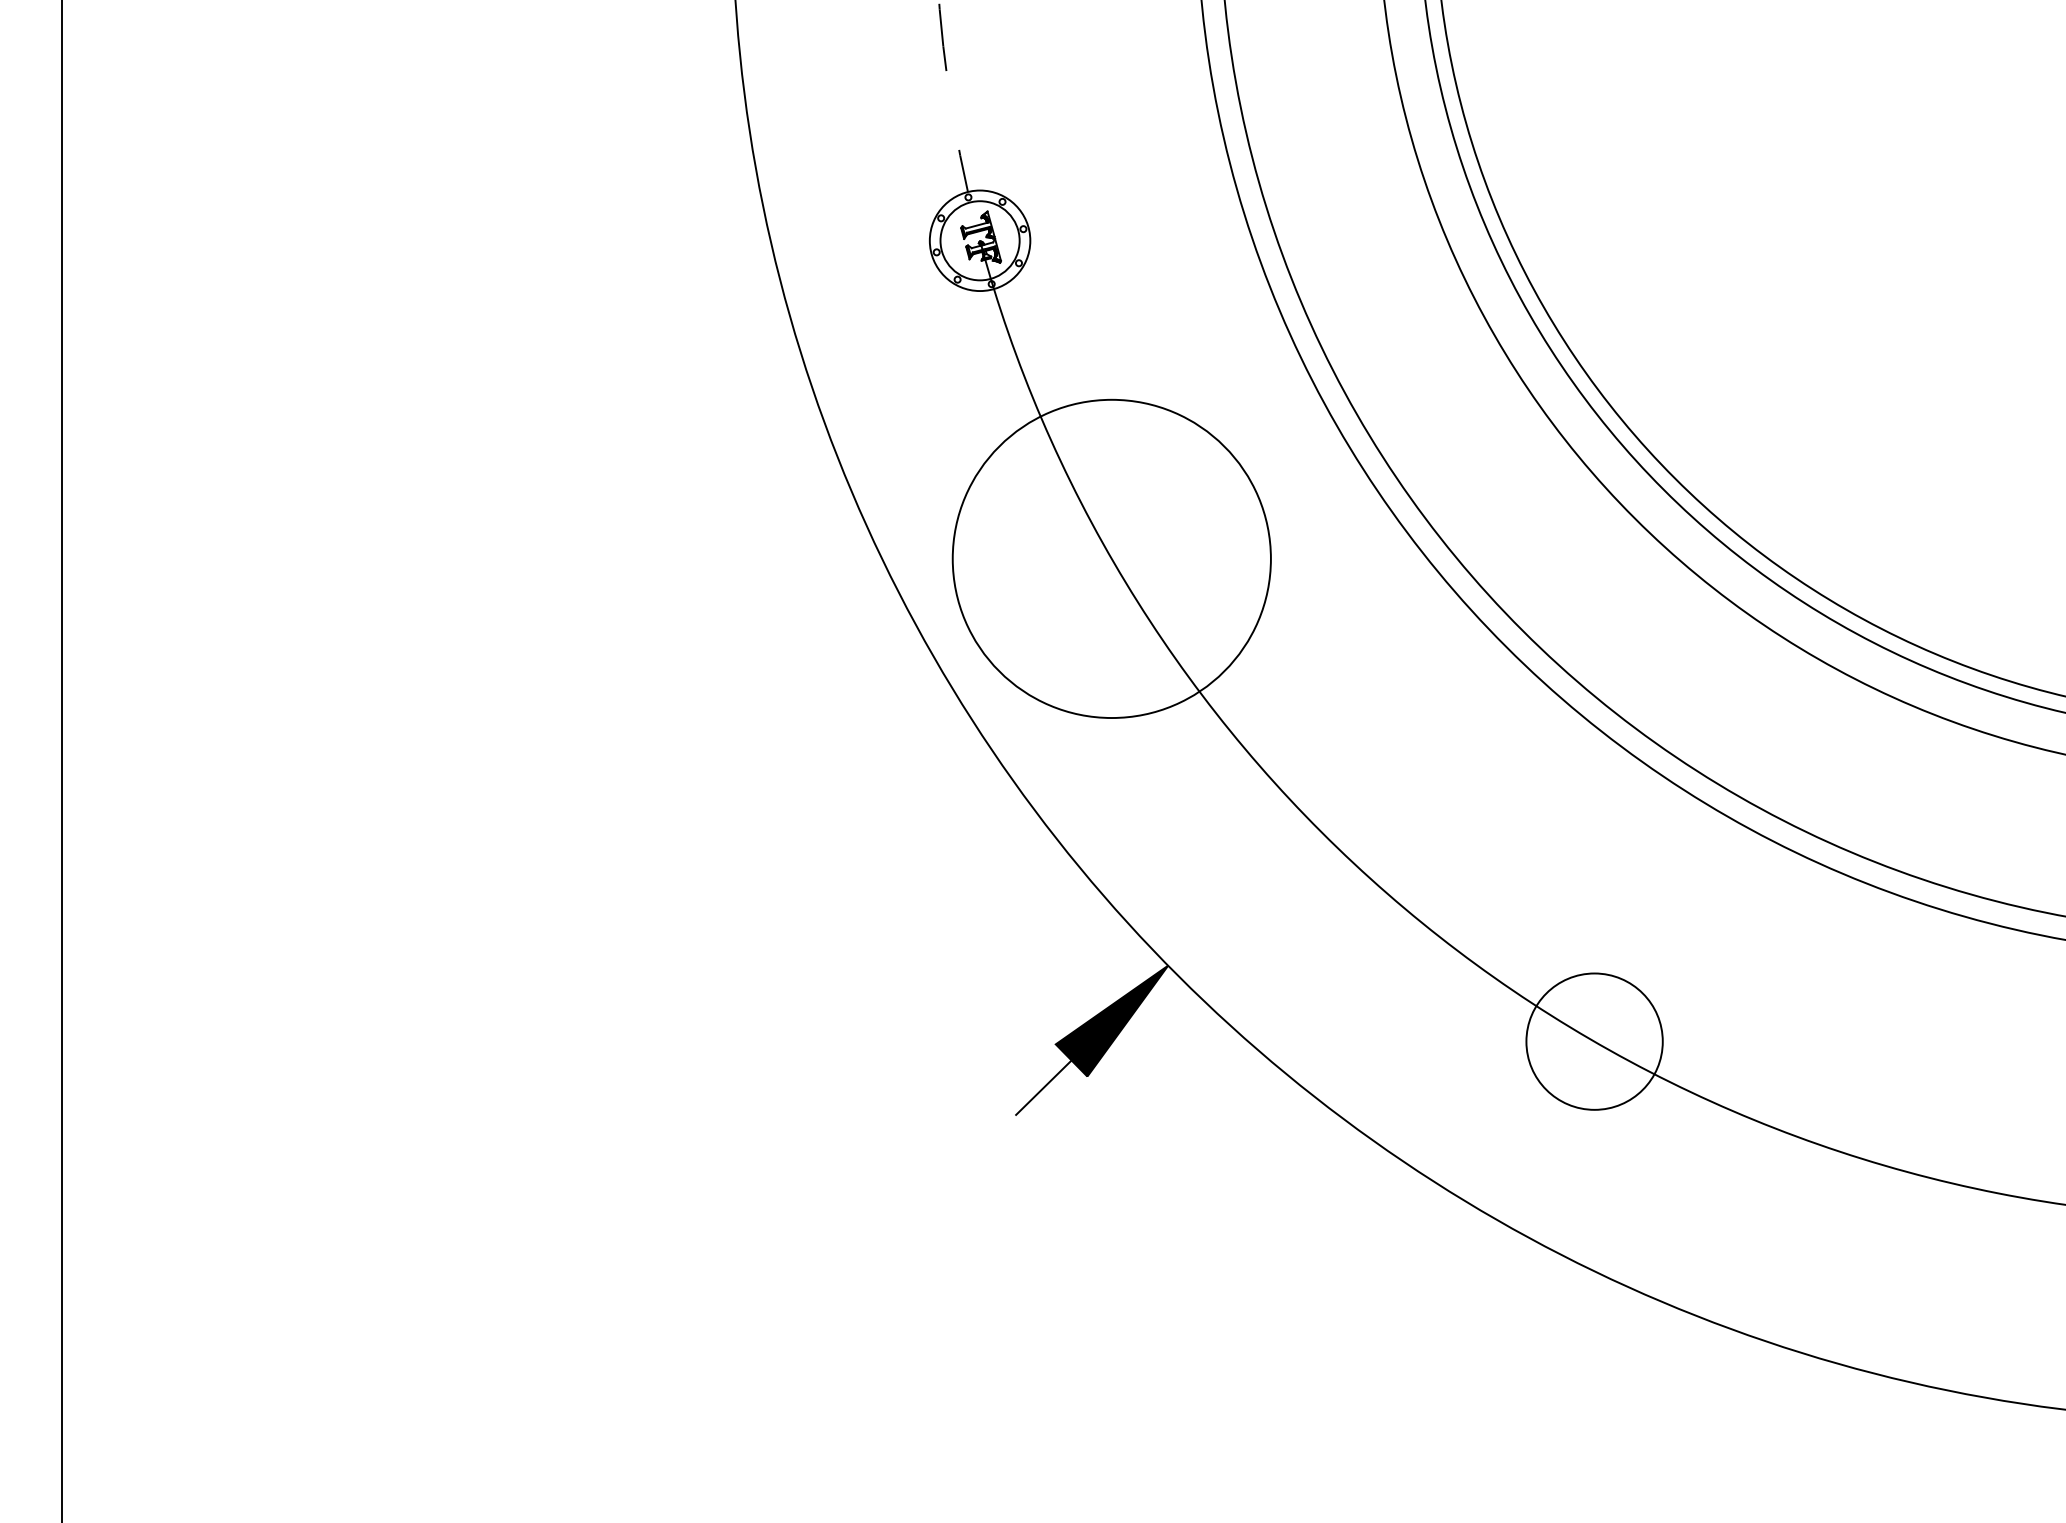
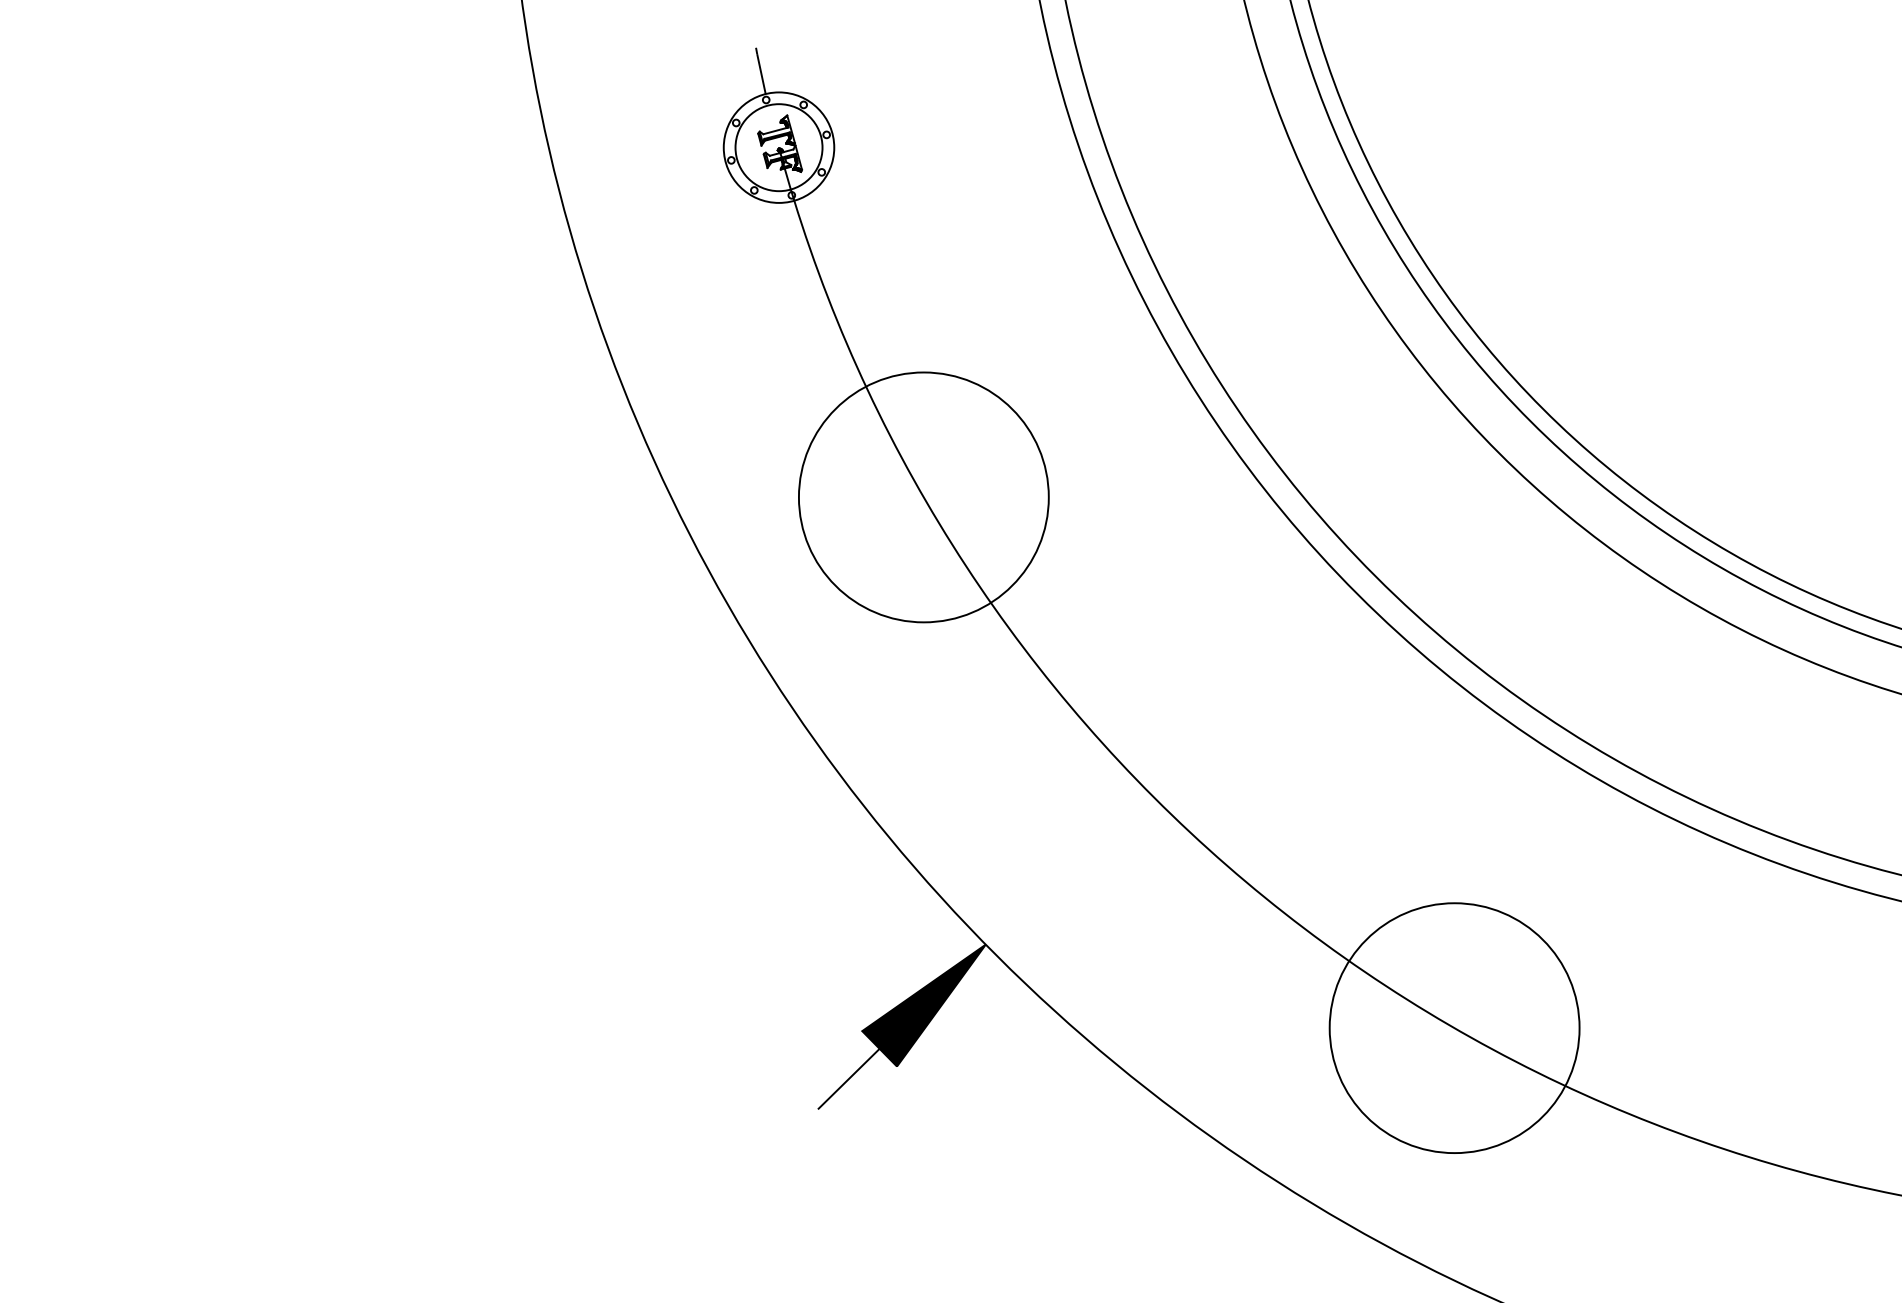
circle: (1111, 558) -> (923, 496), size x0.71
circle: (1594, 1041) -> (1454, 1027), size x1.67

